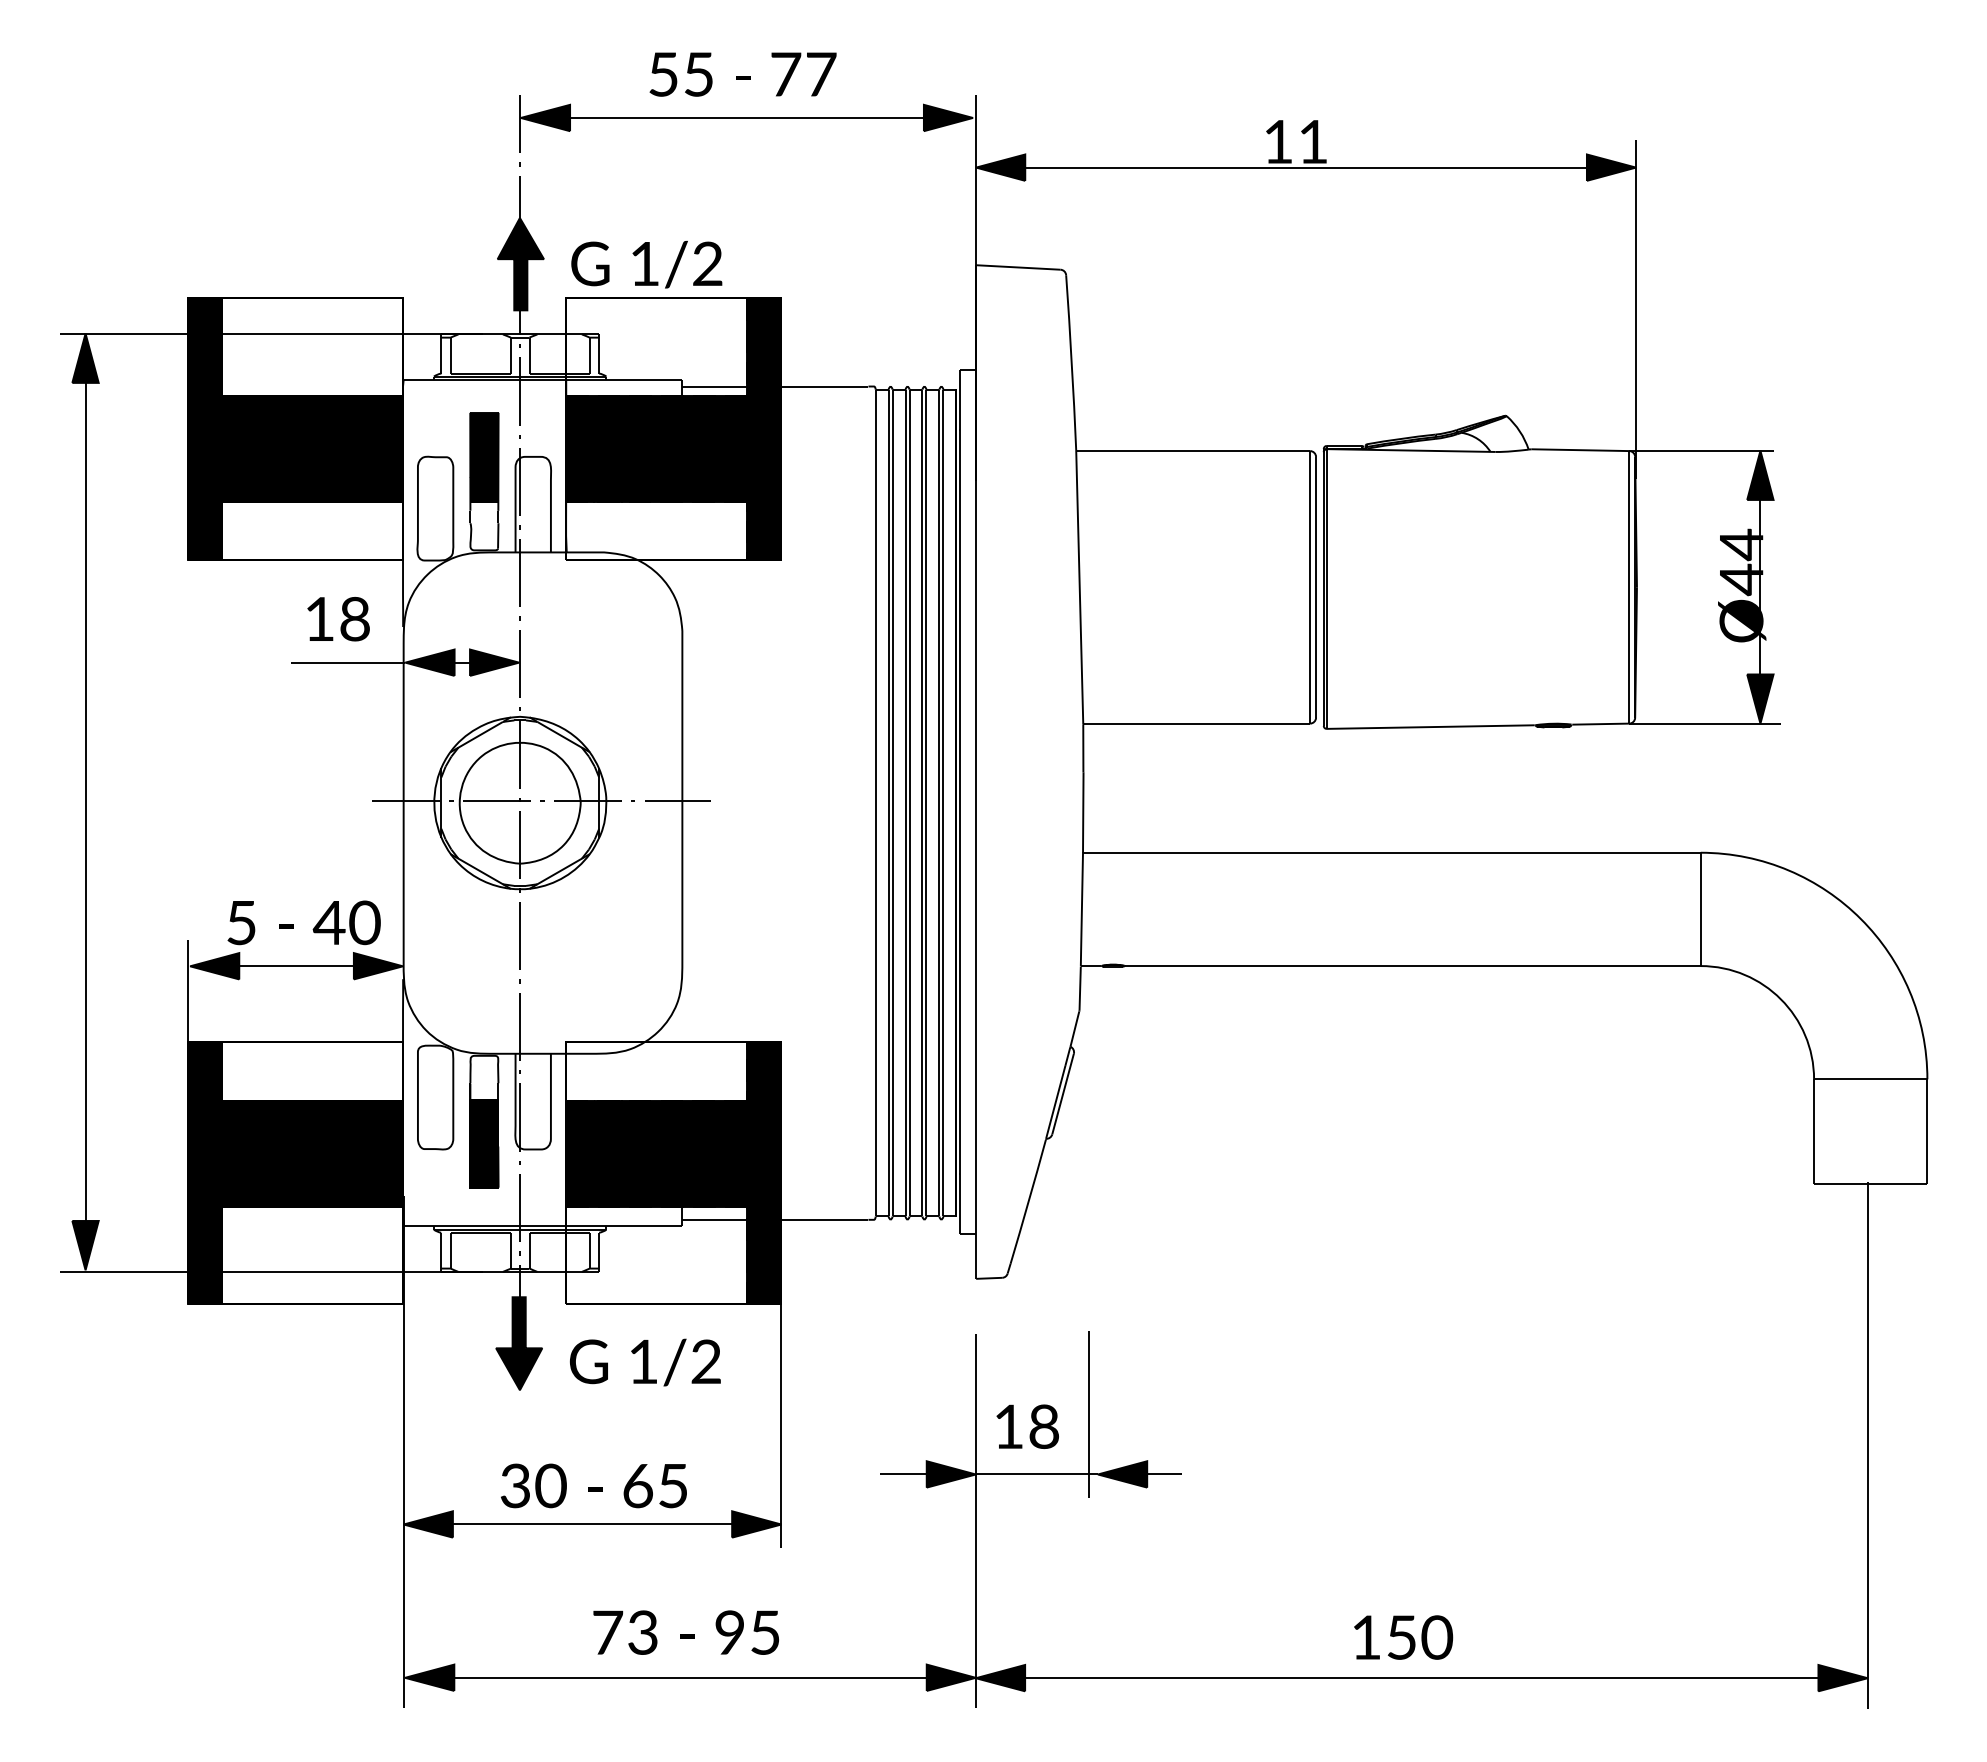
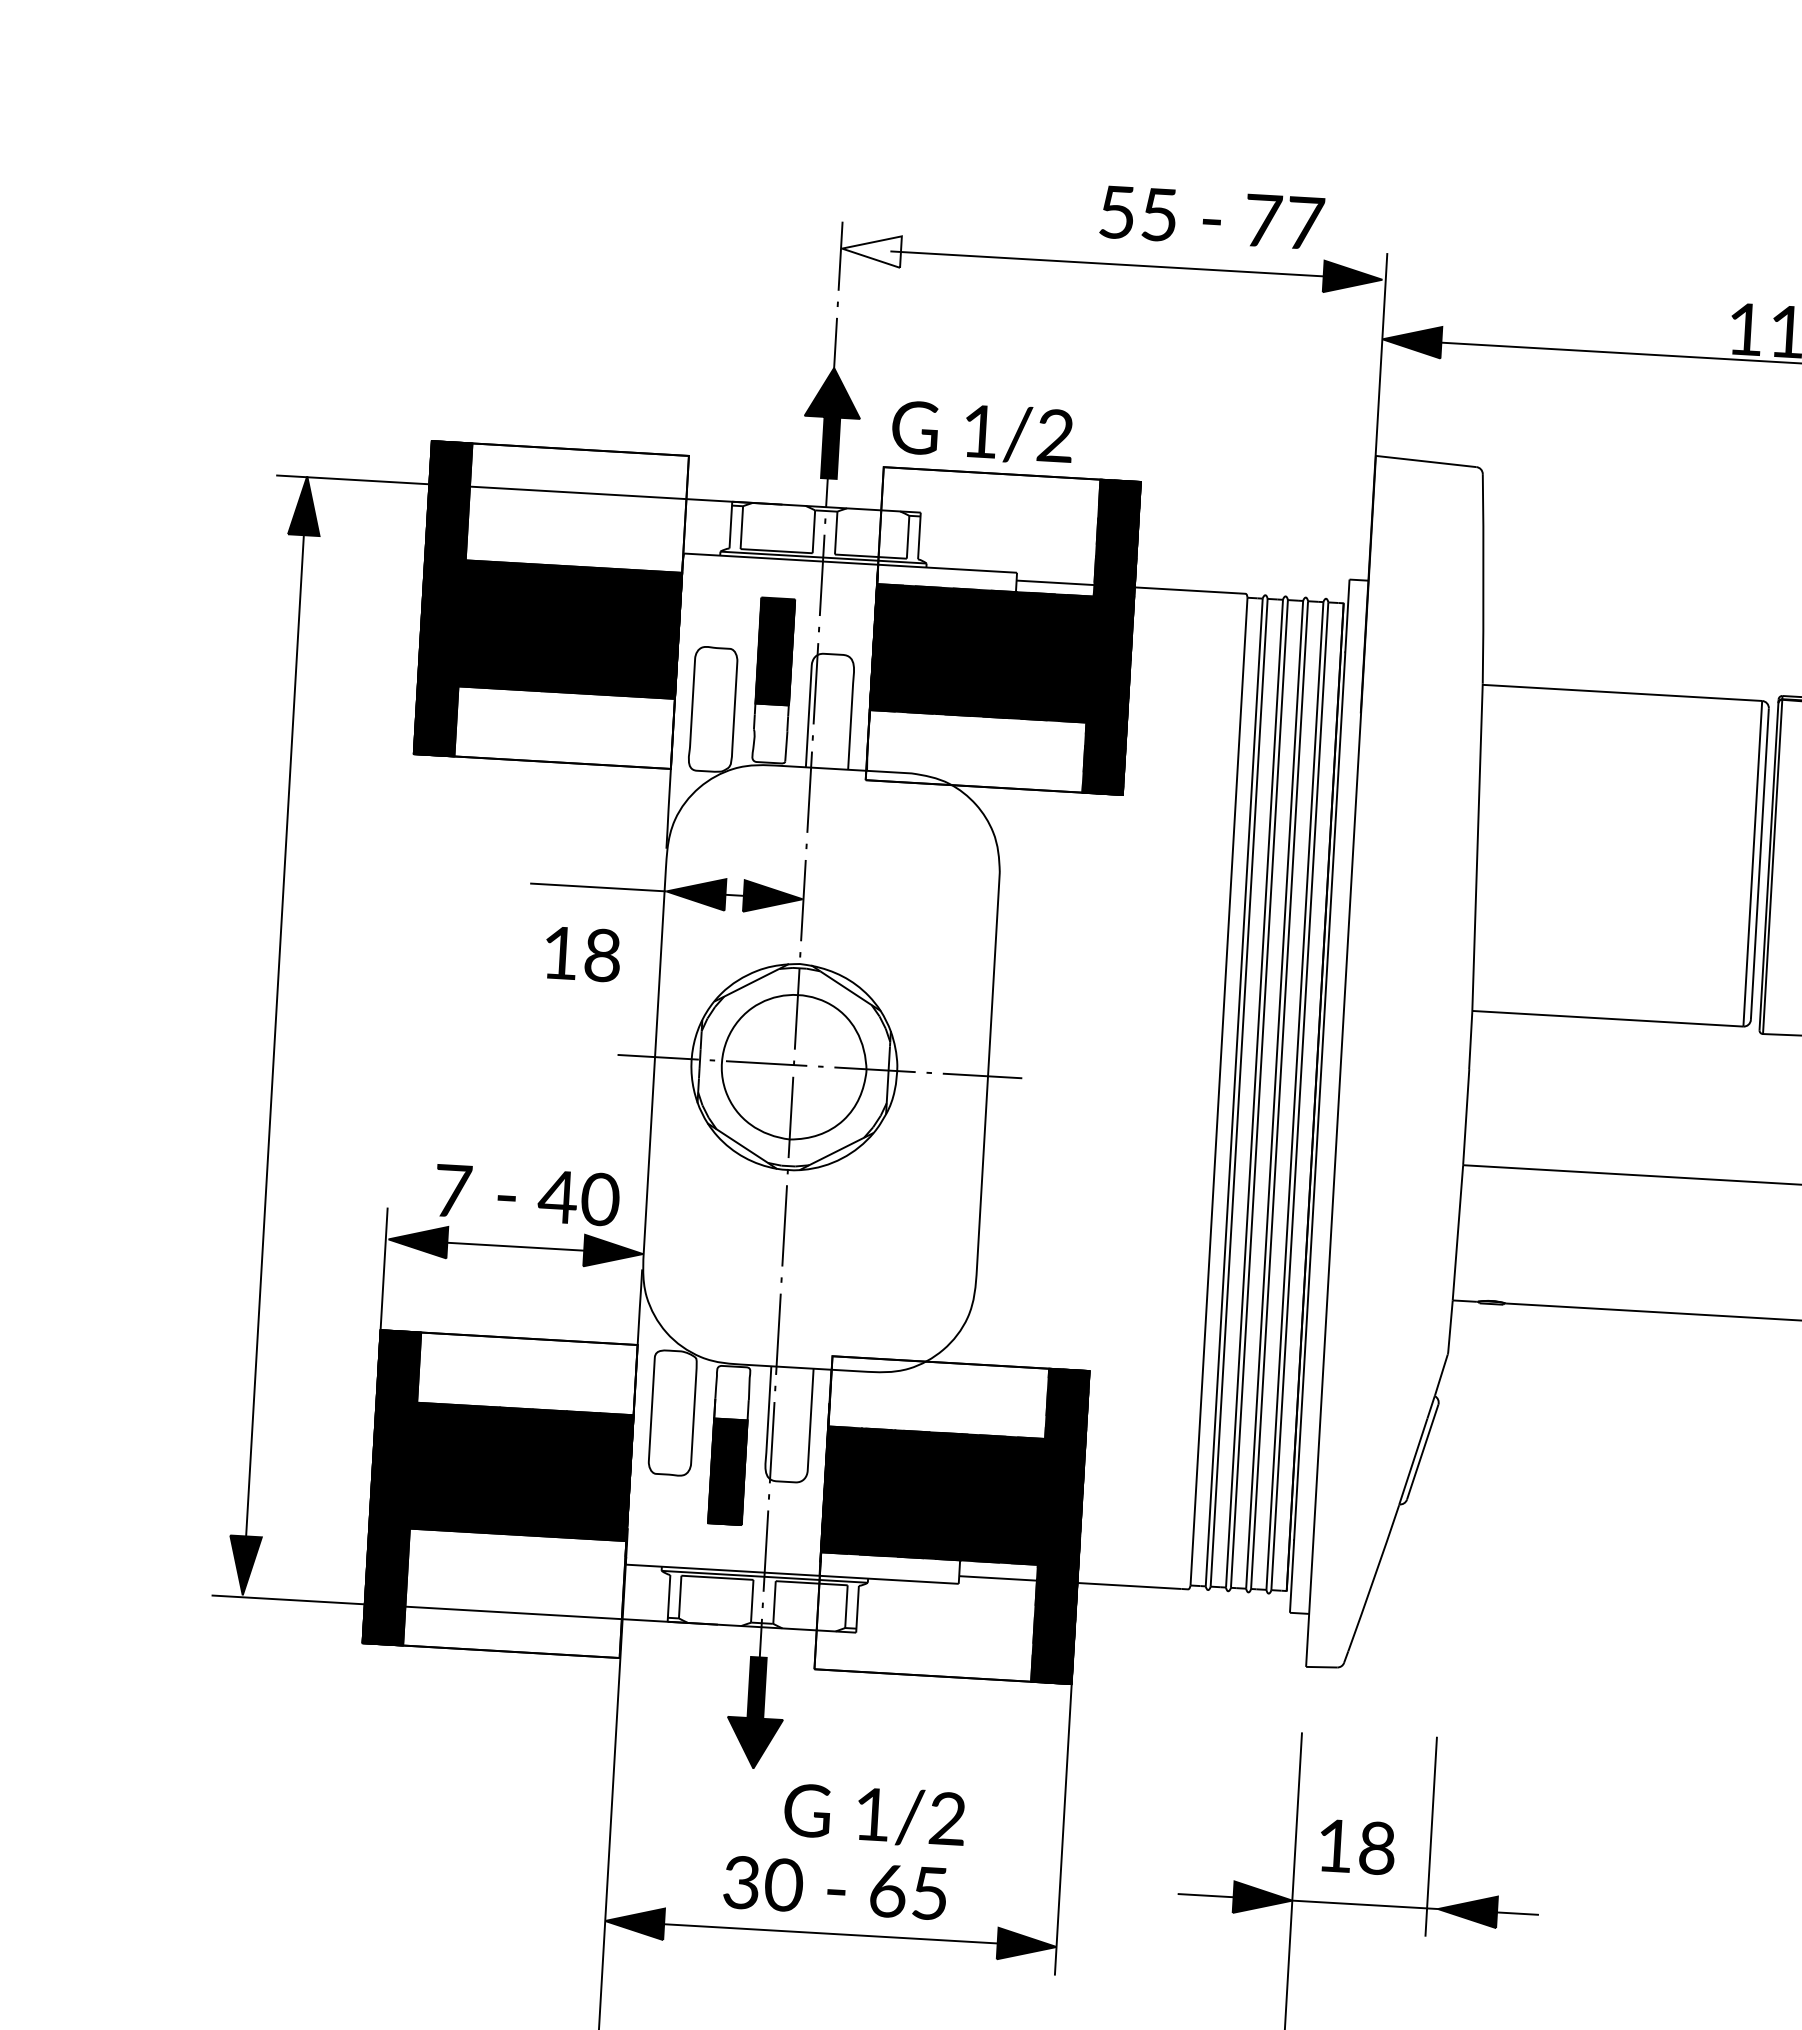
text: (742, 74) -> (1211, 217), moved
fill: (545, 117) -> (871, 249), removed
text: (338, 619) -> (582, 954), moved
text: (241, 923) -> (452, 1191), 5 -> 7
text: (645, 1362) -> (874, 1815), moved

